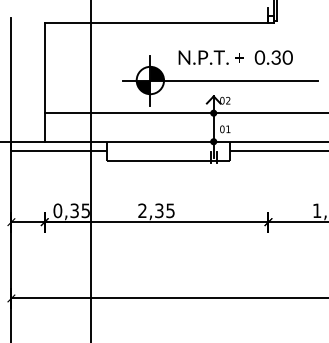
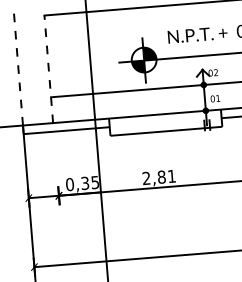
line: (11, 79) -> (18, 69), solid -> dashed
line: (44, 82) -> (48, 69), solid -> dashed
text: (164, 210) -> (166, 176), 2,35 -> 2,81

